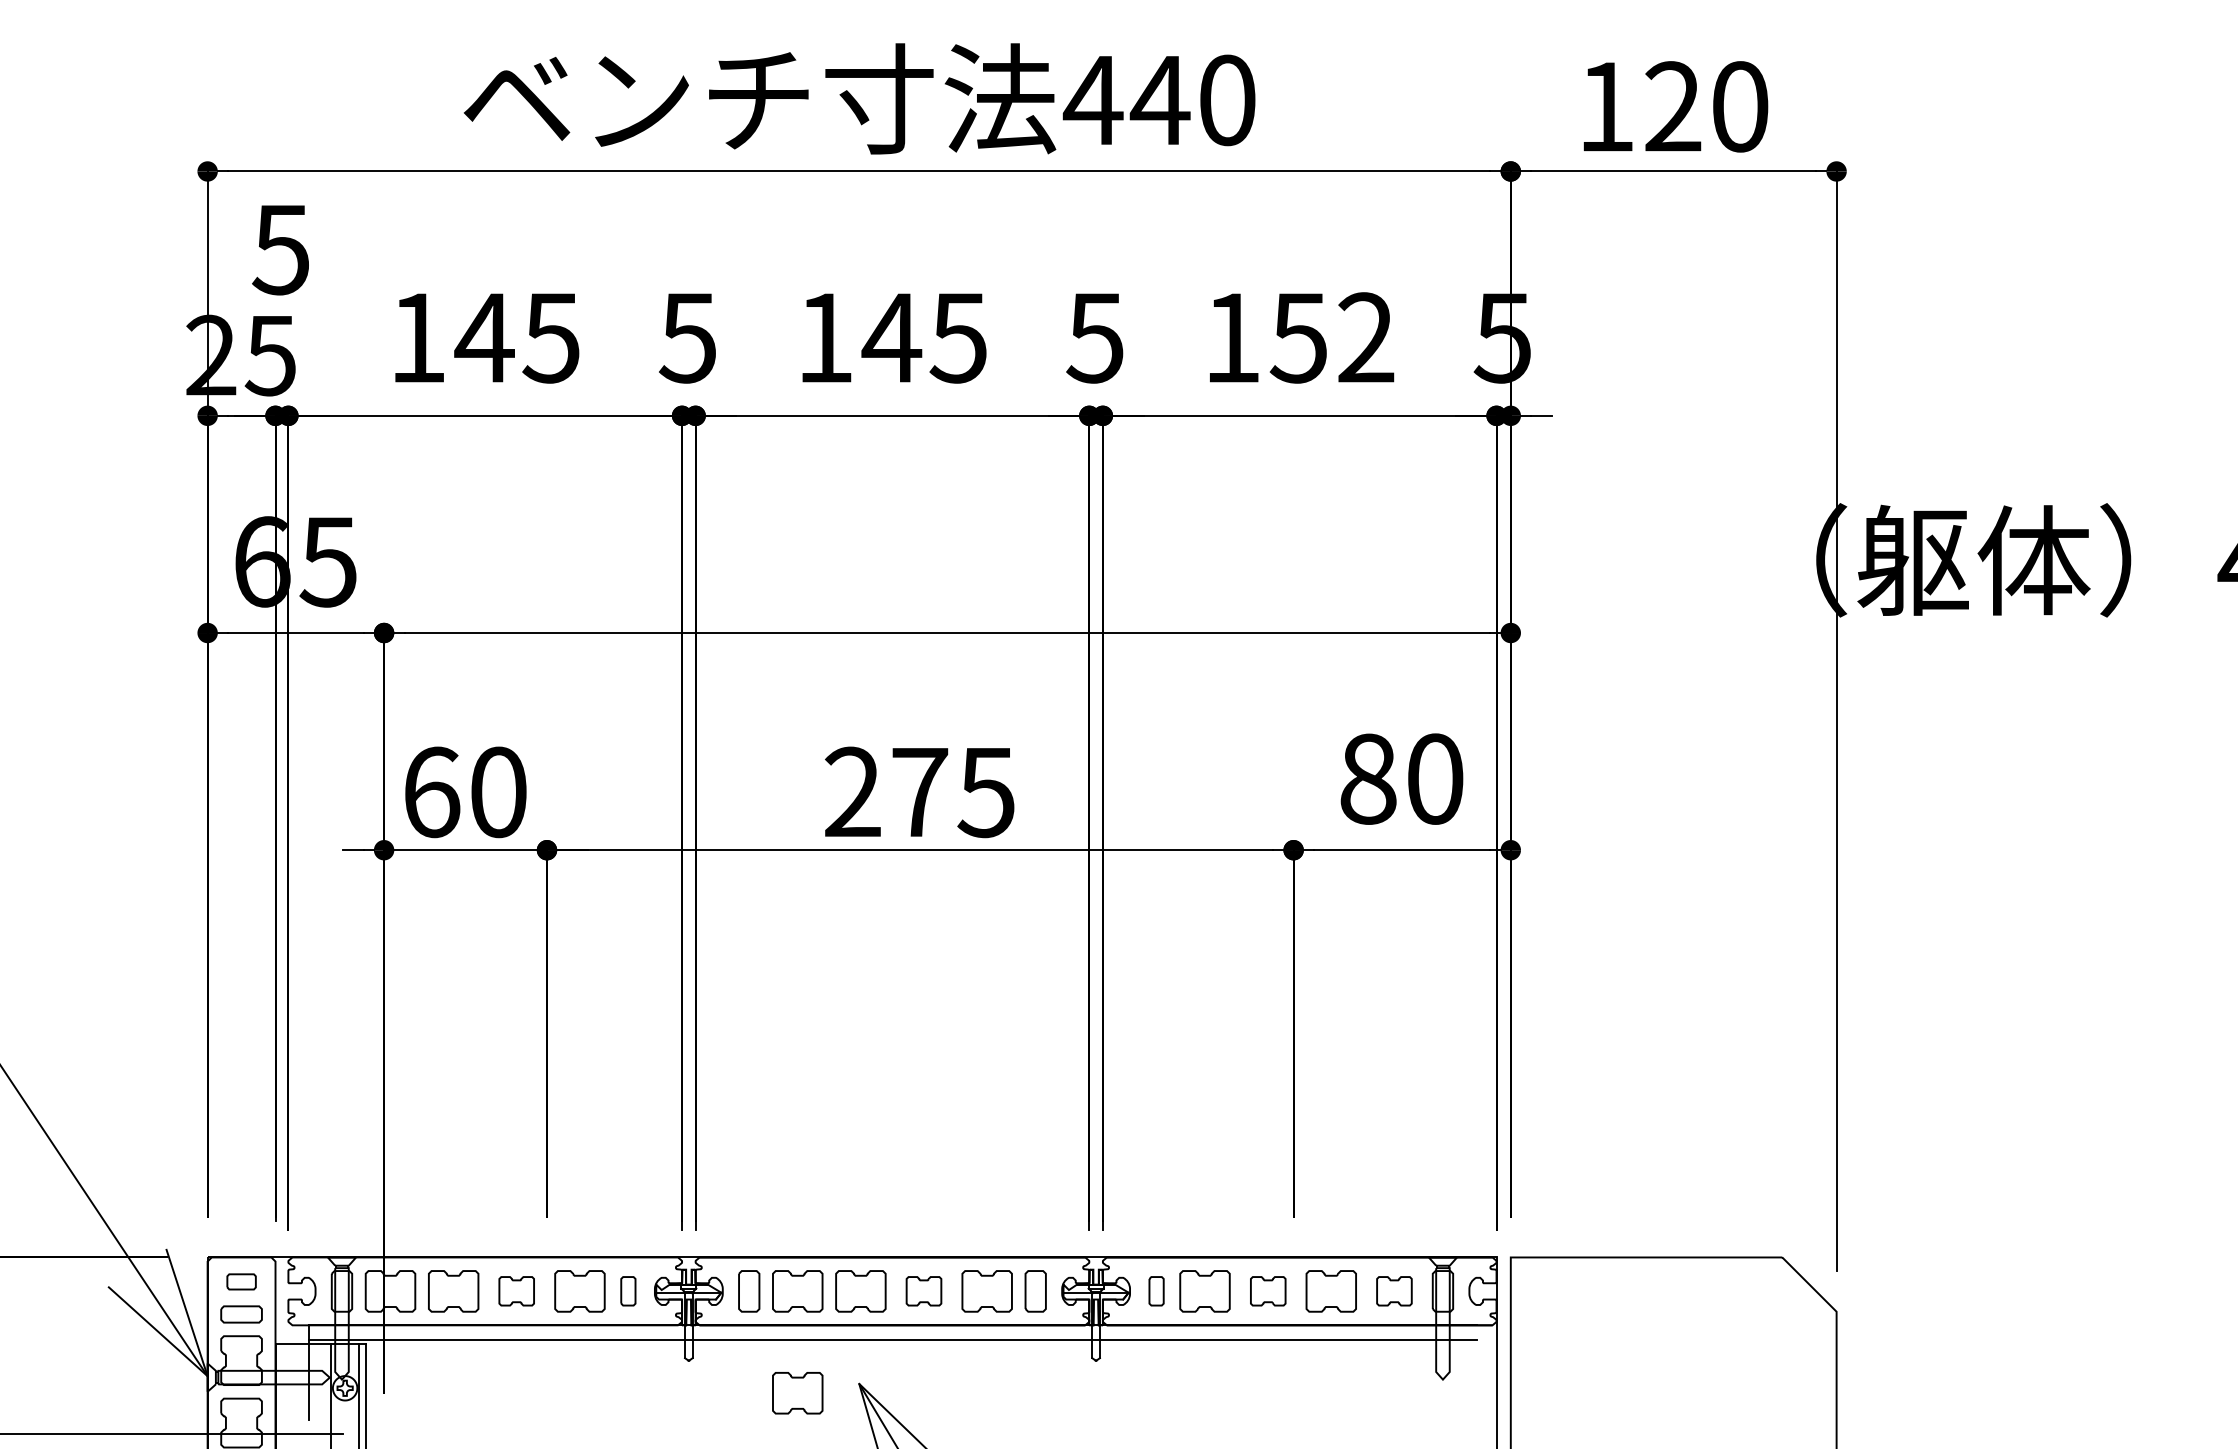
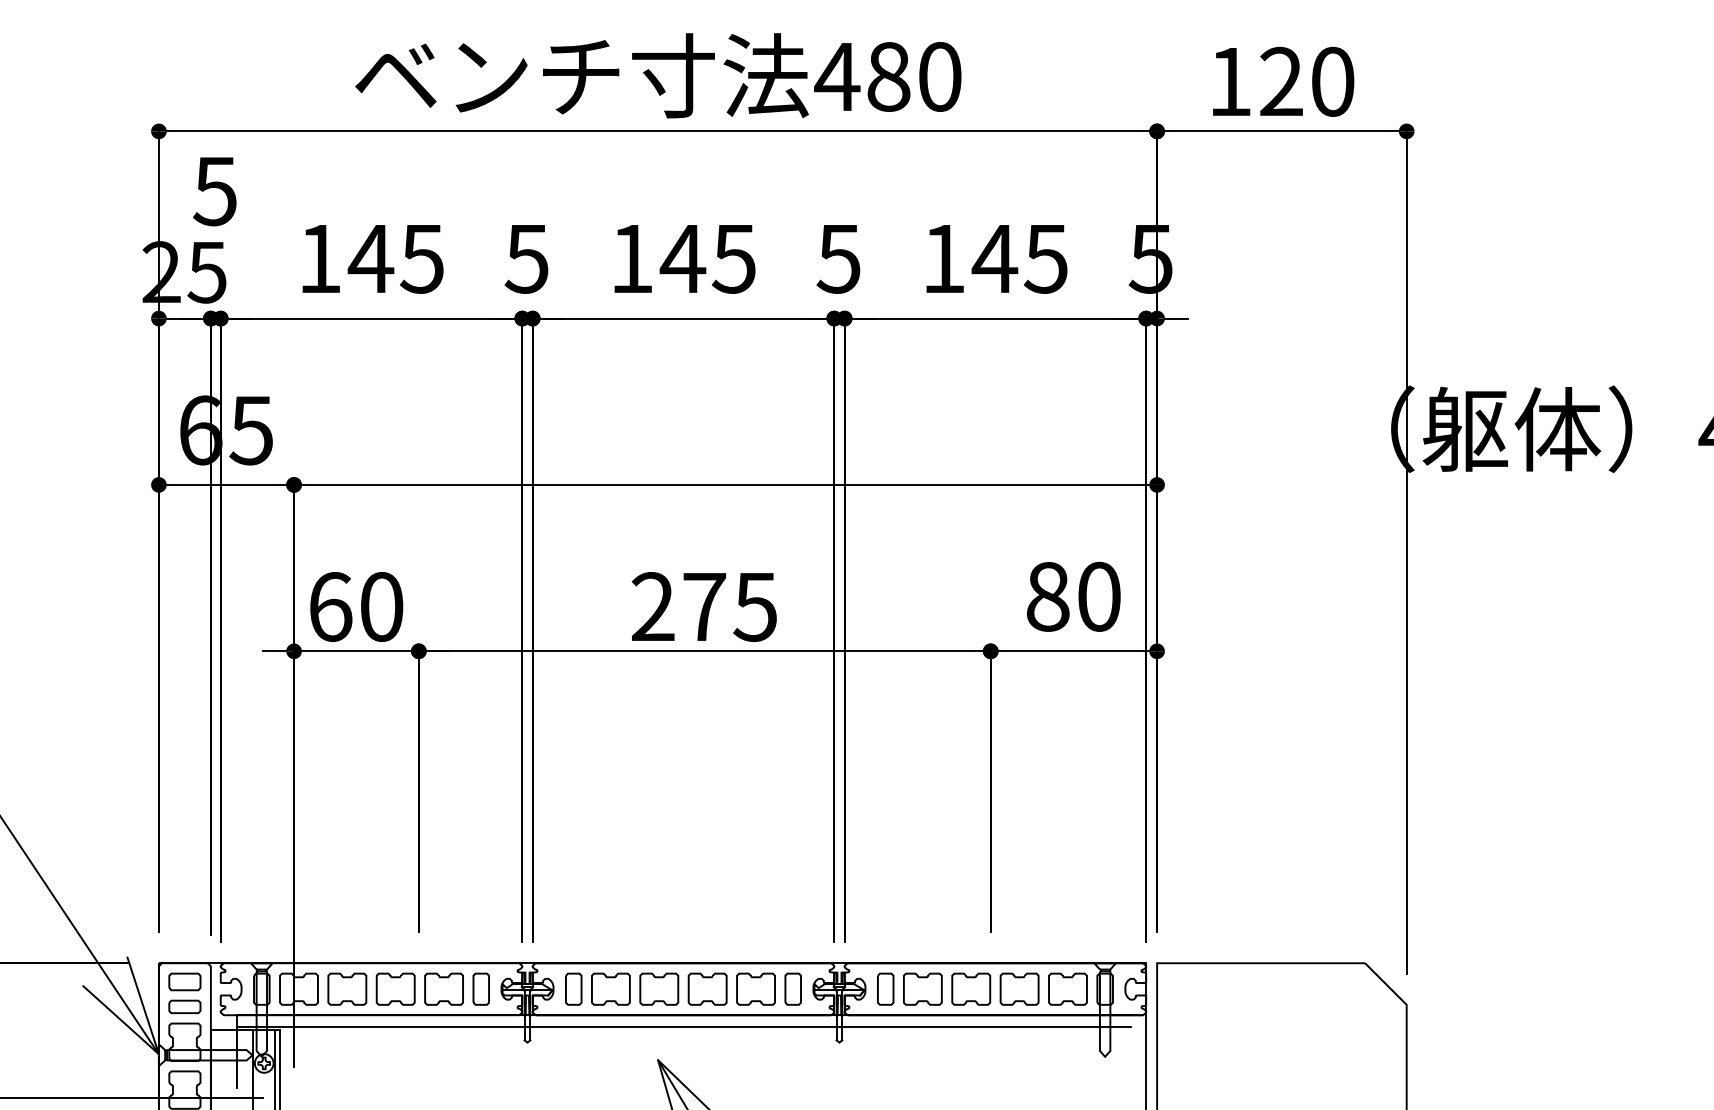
text: (1160, 99) -> (888, 76), 440 -> 480
text: (1331, 337) -> (1019, 258), 152 -> 145
part: (241, 1281) -> (184, 981), size x1.43
part: (516, 1290) -> (395, 988), size x1.43
part: (627, 1290) -> (480, 988), size x1.43
part: (923, 1290) -> (707, 988), size x1.43
part: (1156, 1290) -> (885, 988), size x1.43
part: (1268, 1290) -> (971, 988), size x1.43
part: (1393, 1290) -> (1067, 988), size x1.43
part: (797, 1392) -> (610, 1066), removed

